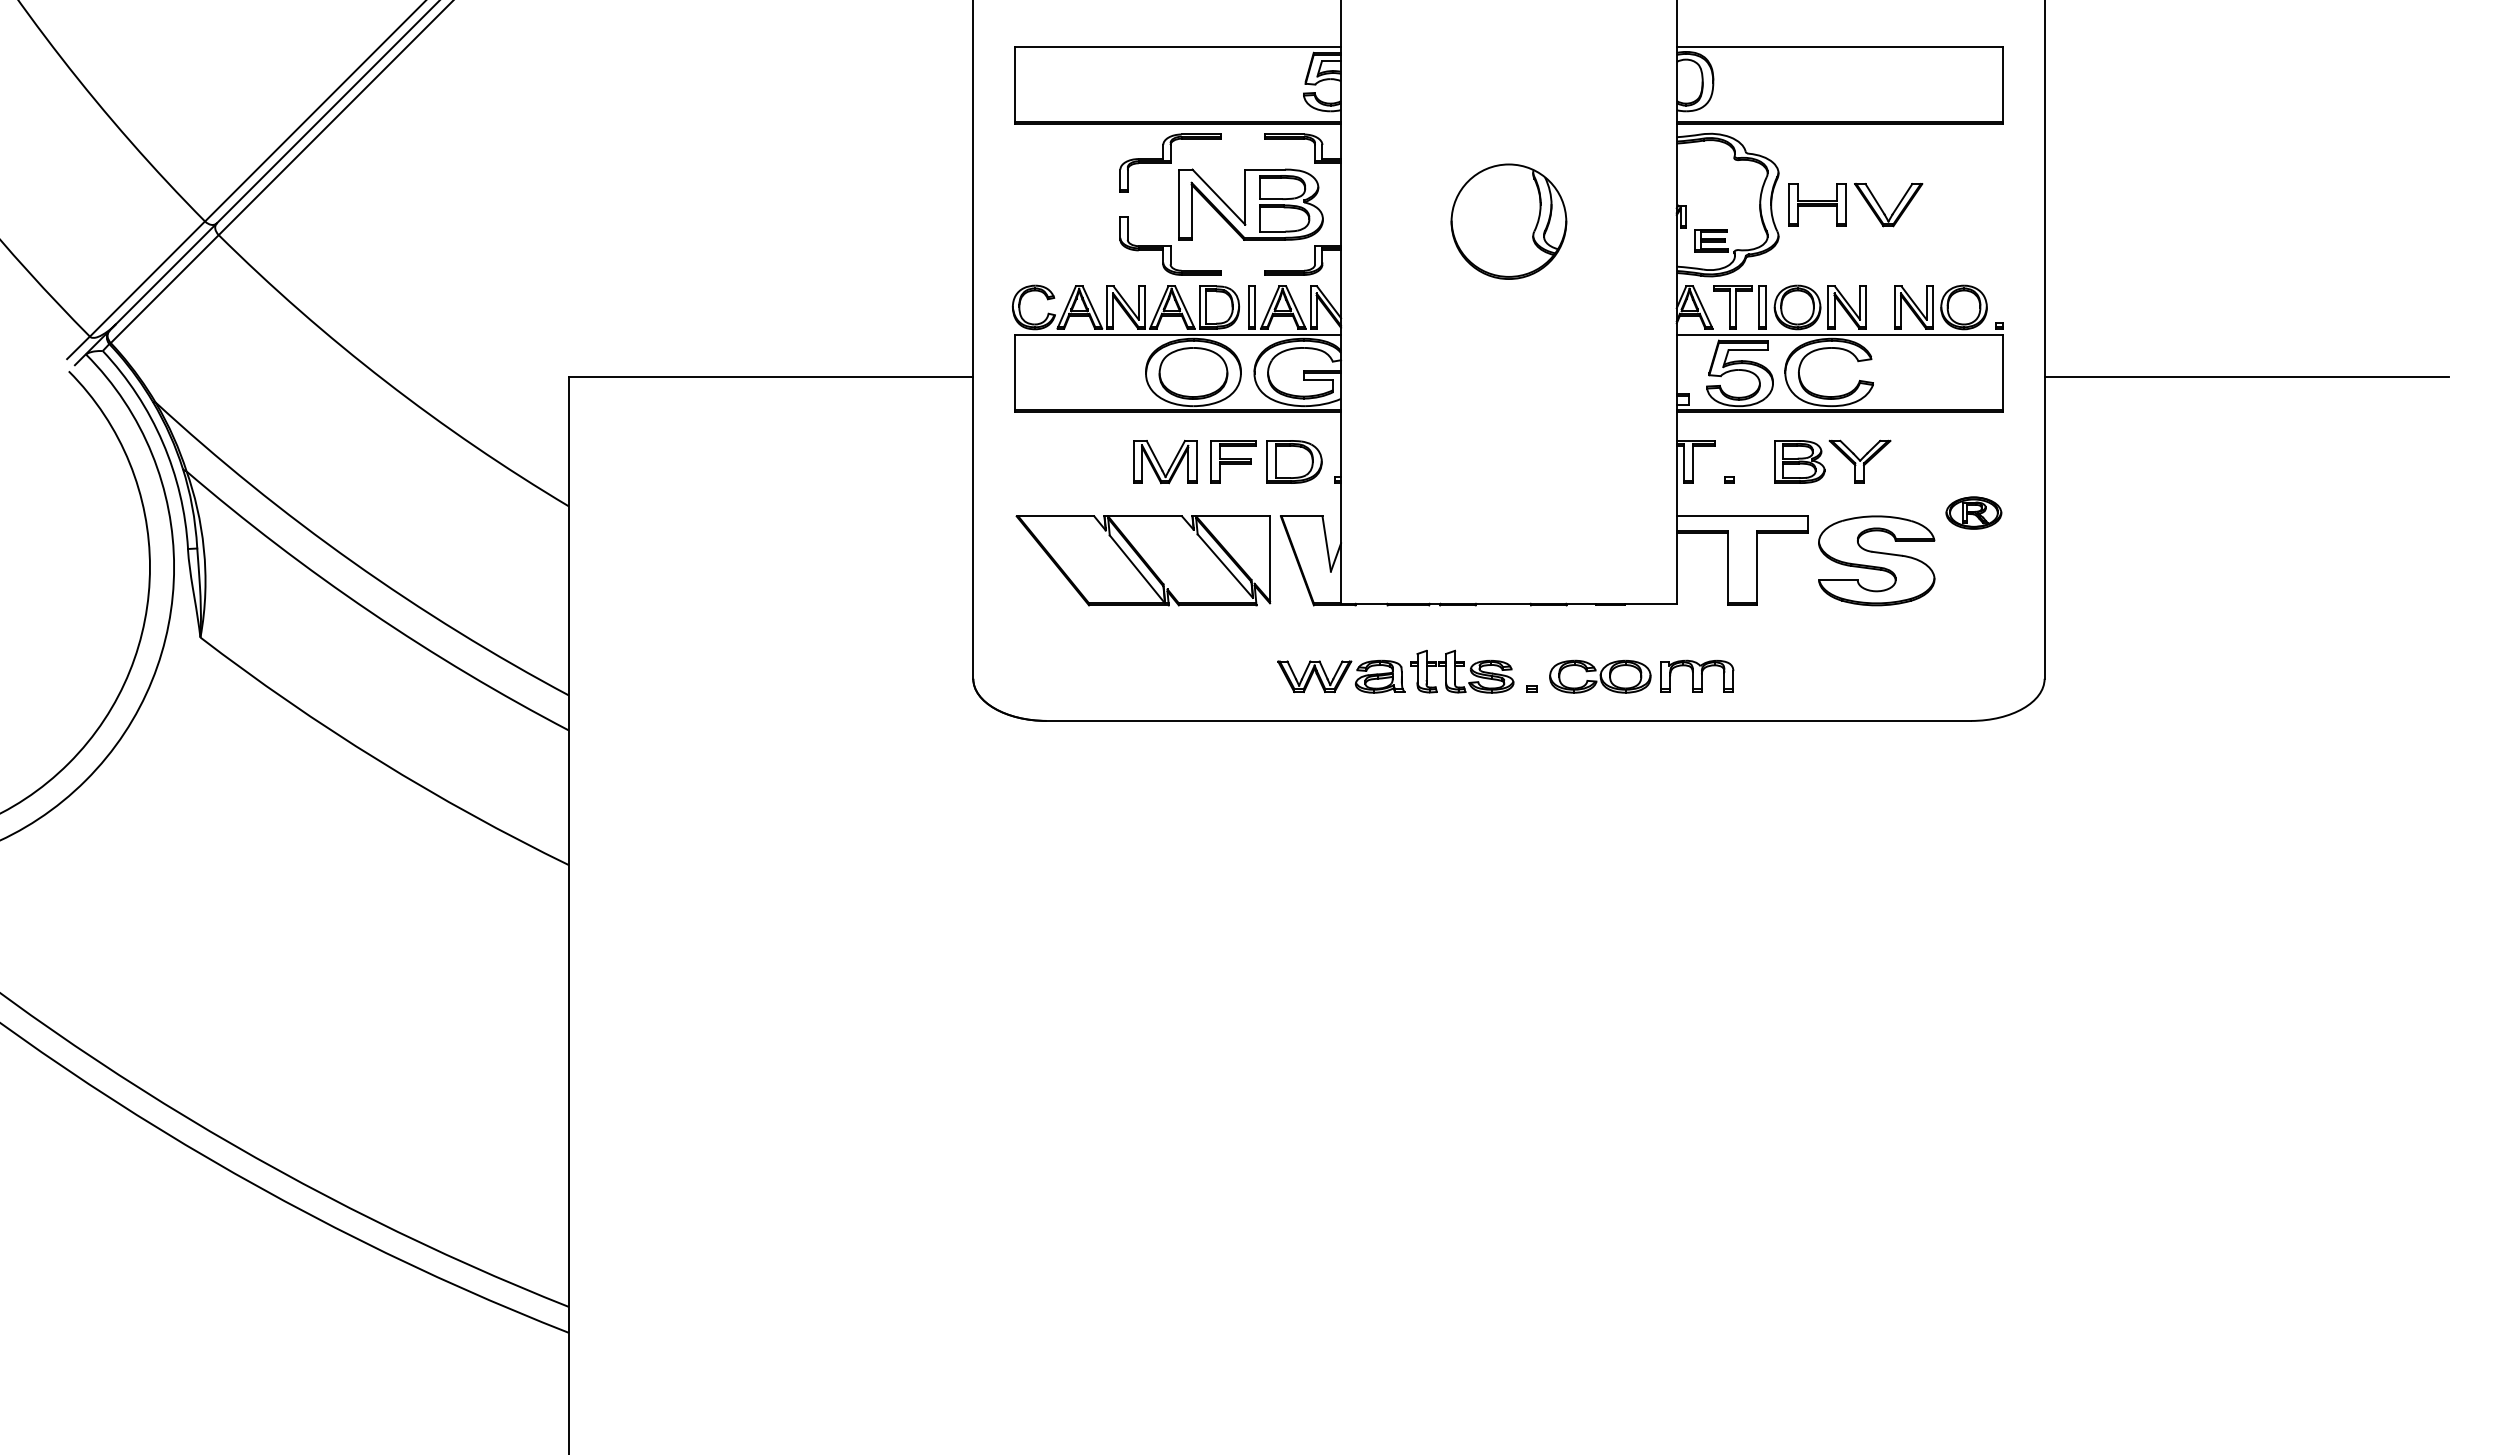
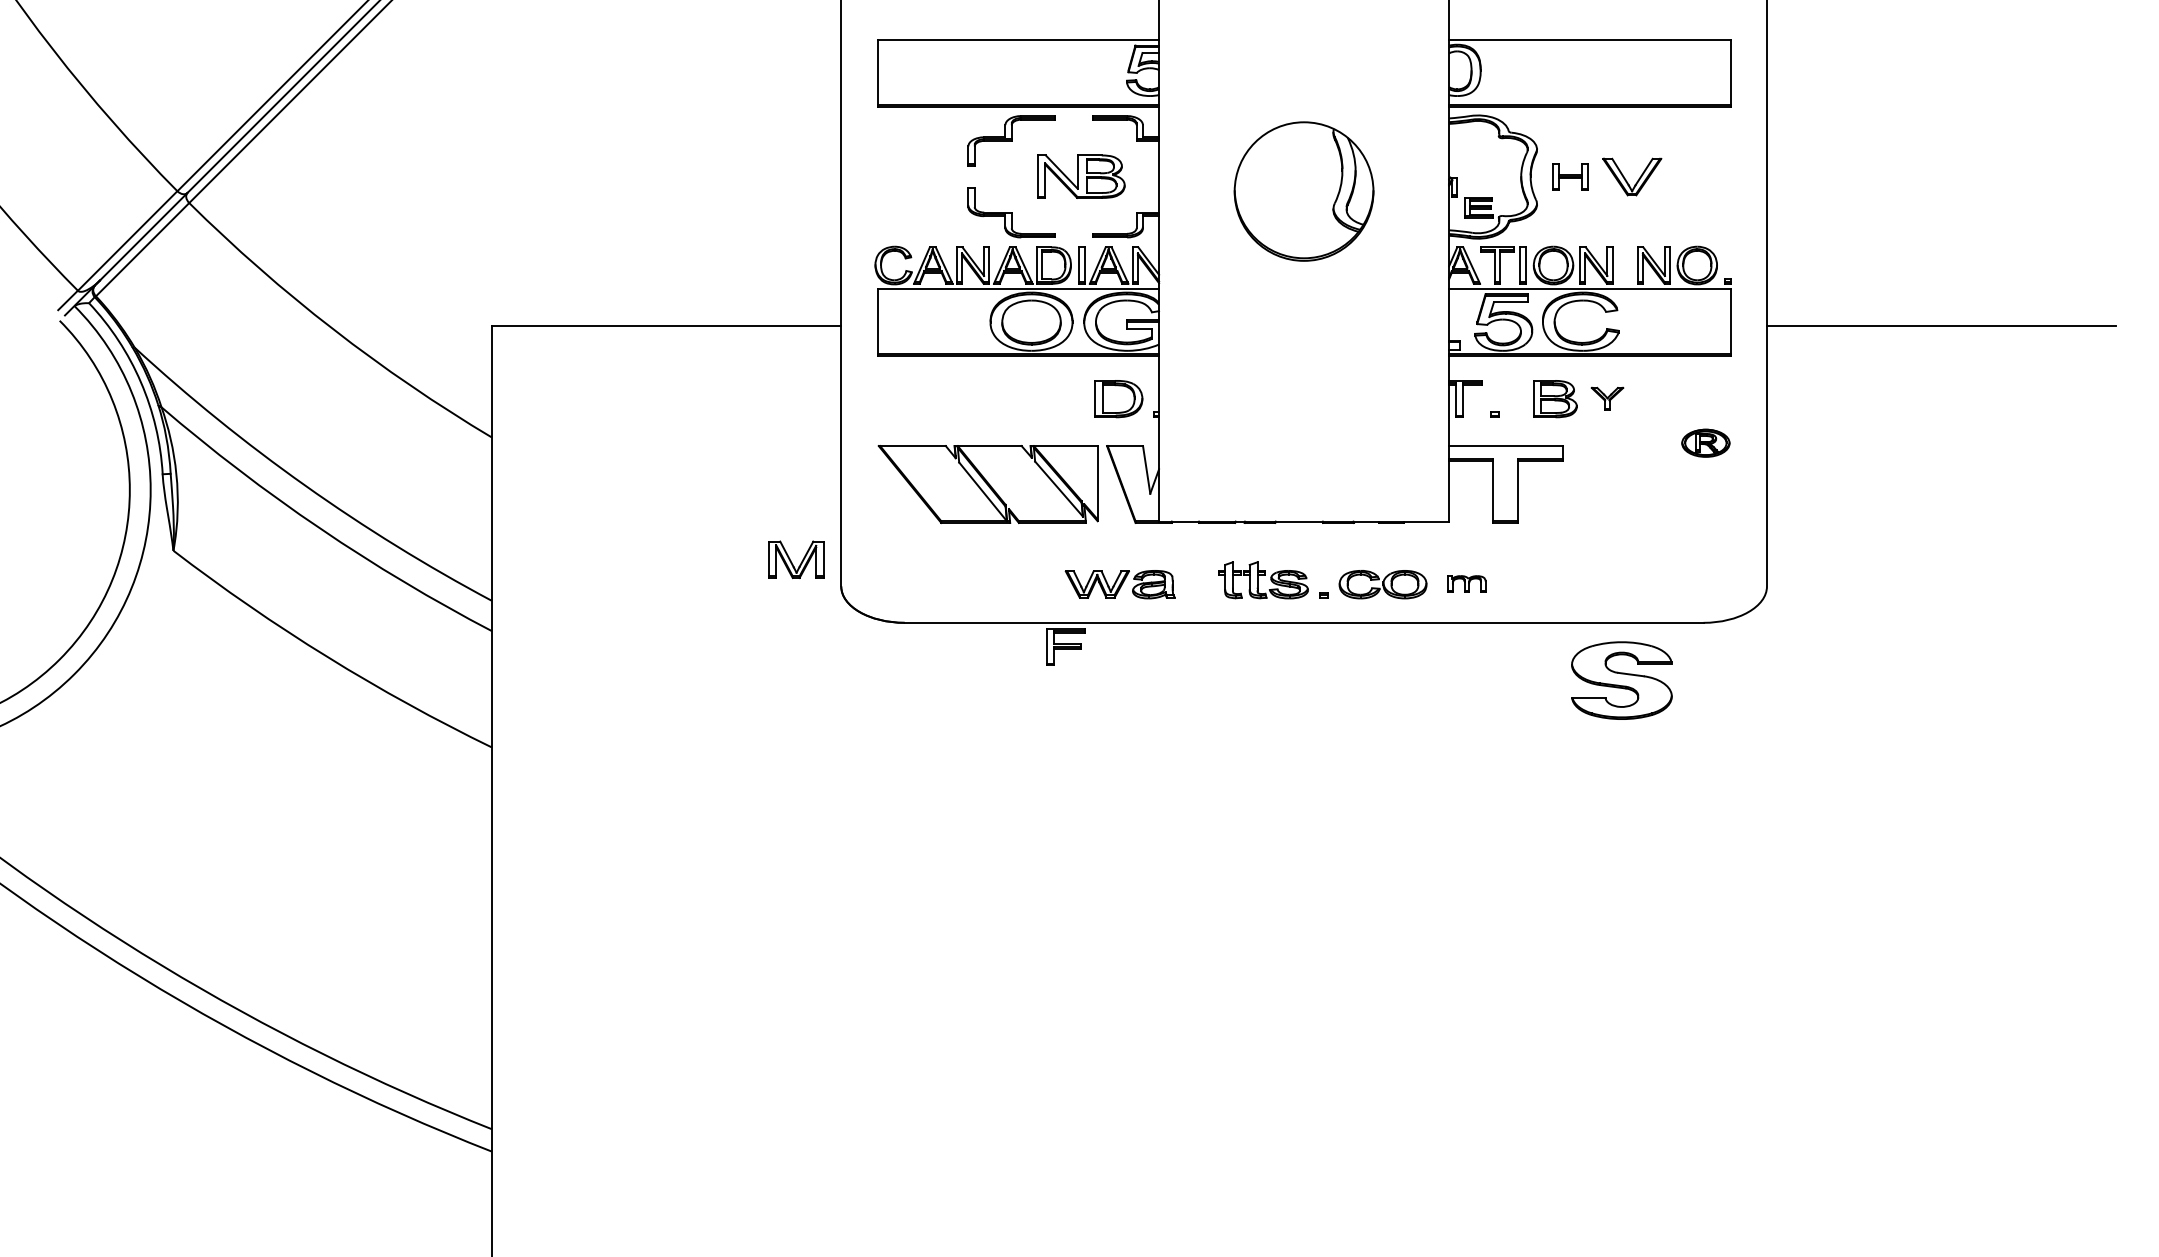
part: (1250, 204) -> (1080, 176), size x0.7
part: (1817, 204) -> (1570, 176), size x0.7
part: (1508, 221) -> (1303, 191), size x1.4
part: (1165, 461) -> (796, 559), moved
part: (1233, 461) -> (1066, 646), moved
part: (1859, 461) -> (1607, 398), size x0.6
part: (1876, 560) -> (1621, 680), moved
part: (1697, 675) -> (1467, 583), size x0.6
part: (1341, 676) -> (1120, 584), moved

